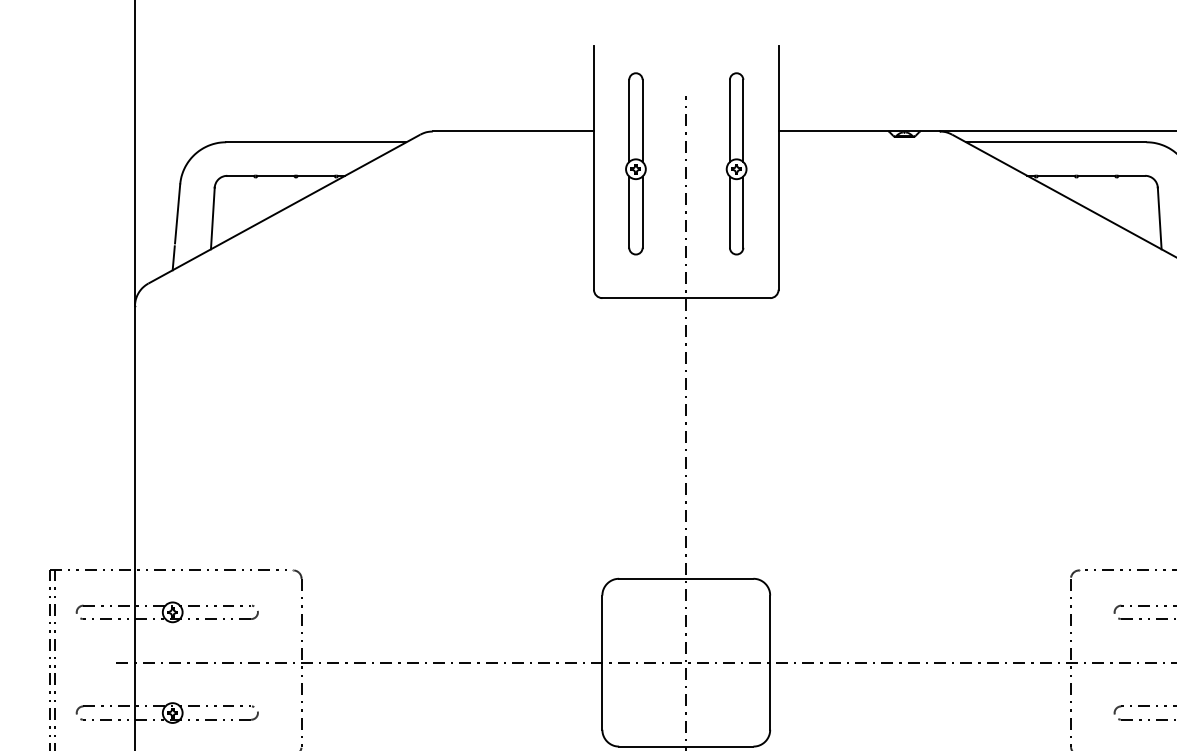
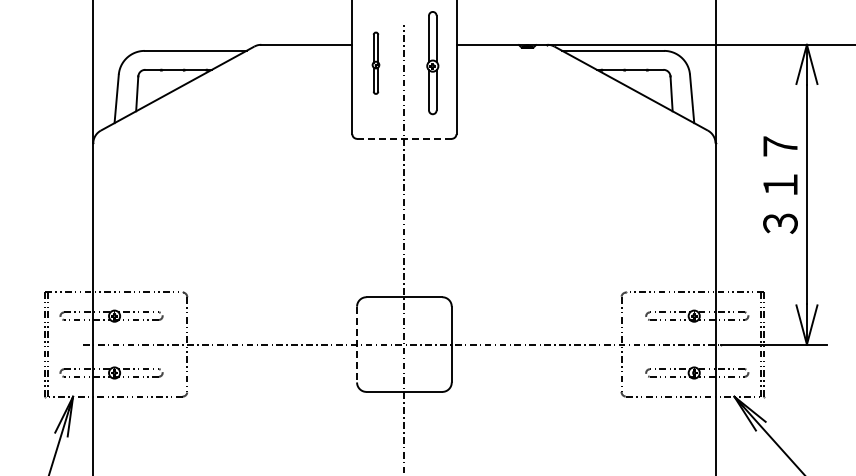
part: (635, 164) -> (375, 63), size x0.6
line: (686, 297) -> (404, 138), solid -> dashed
line: (603, 662) -> (357, 344), solid -> dashed

